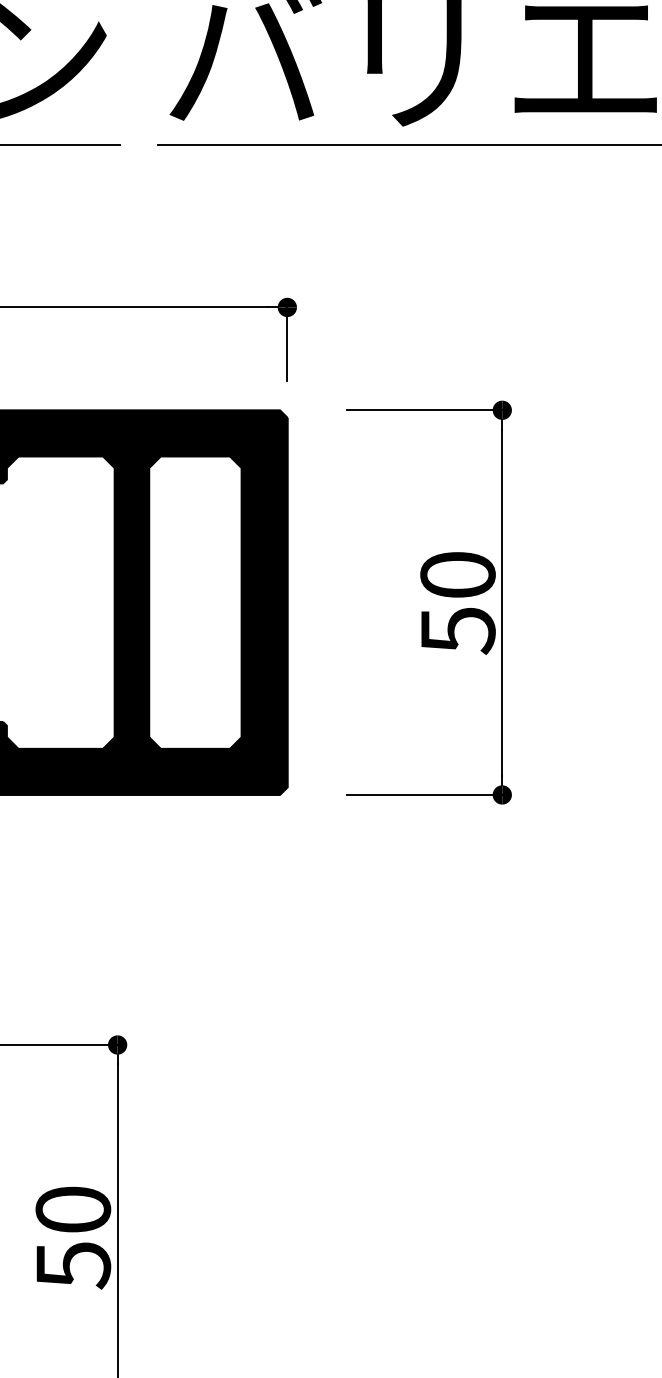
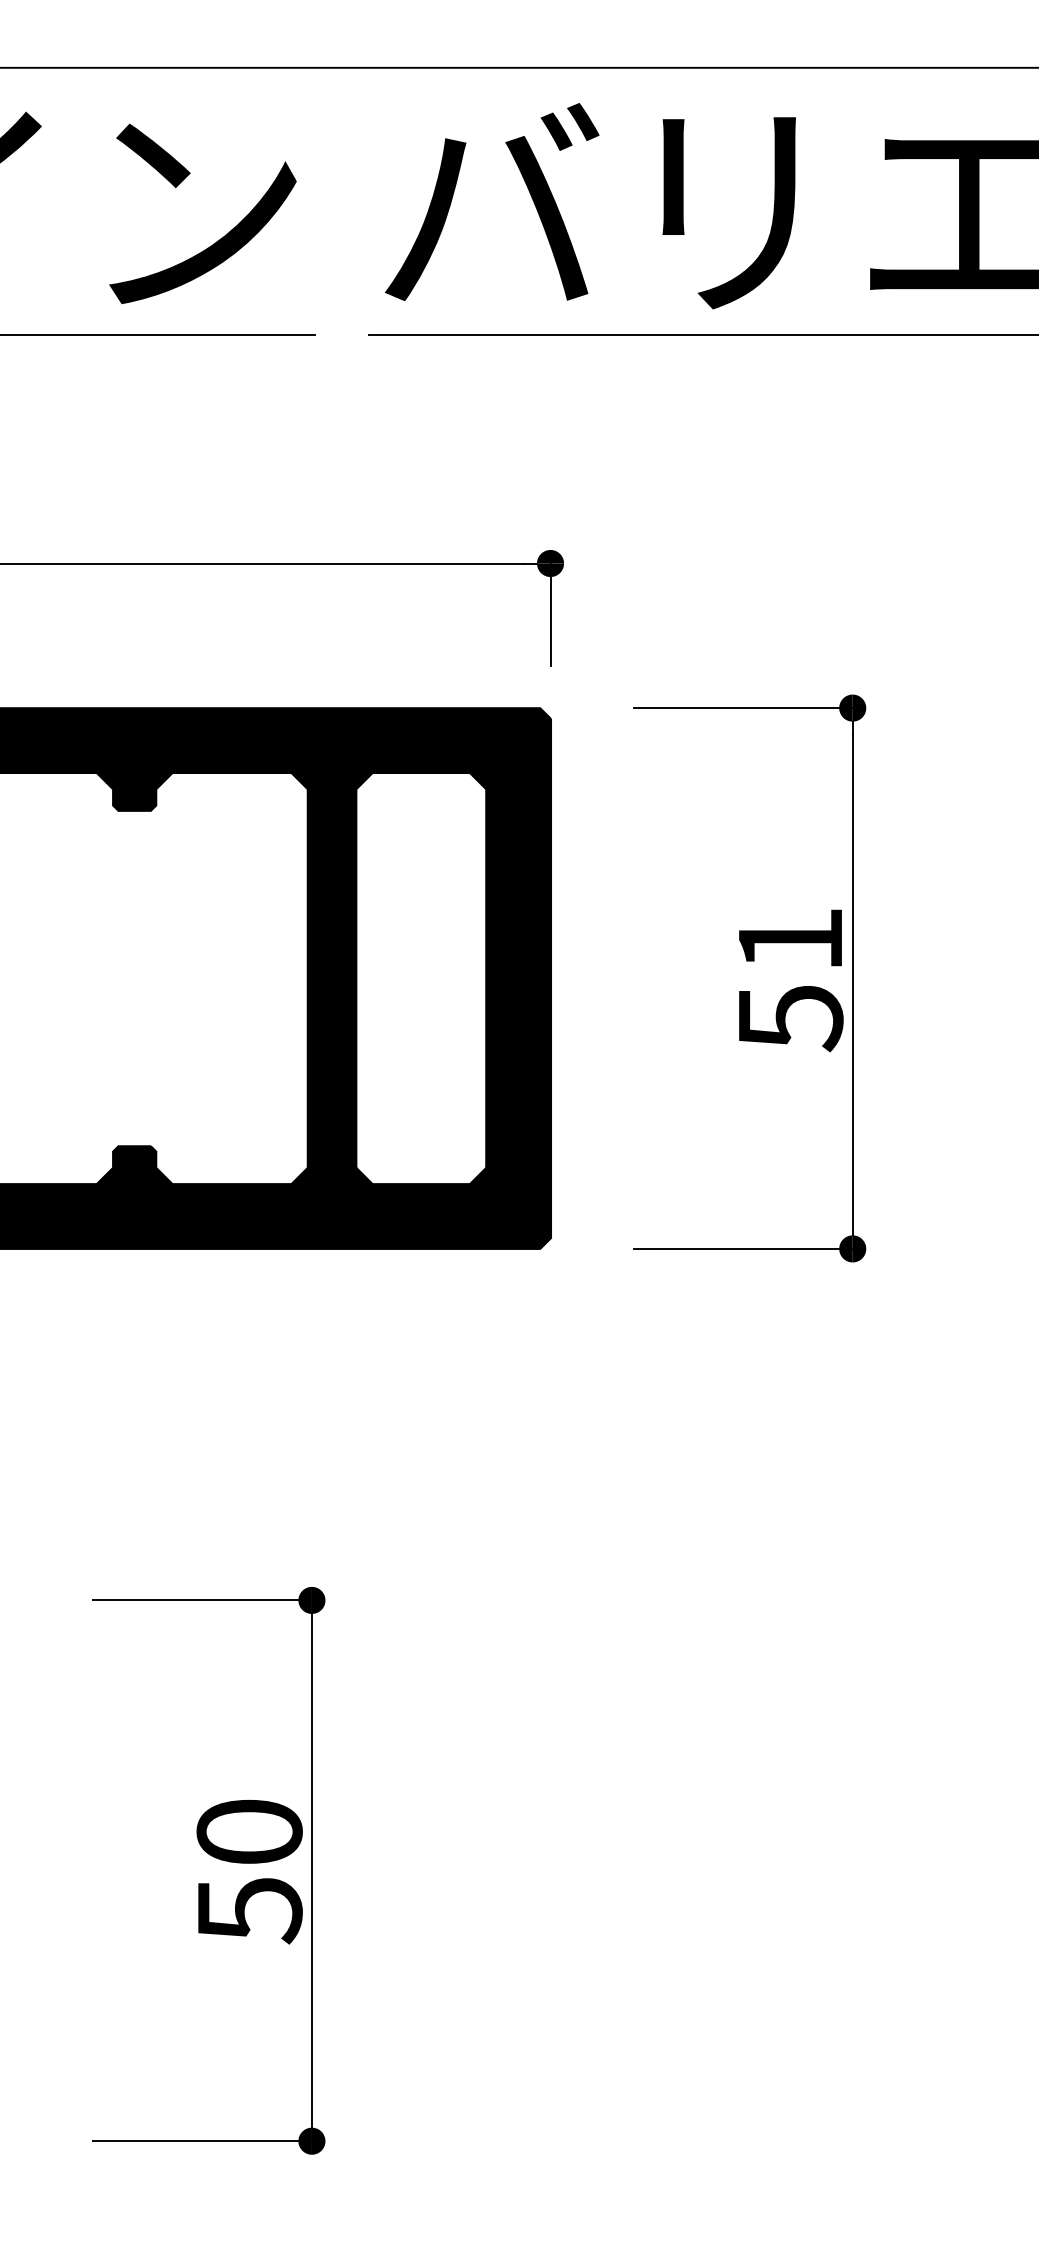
text: (458, 574) -> (790, 939), 50 -> 51

